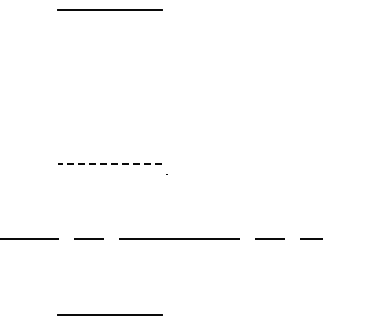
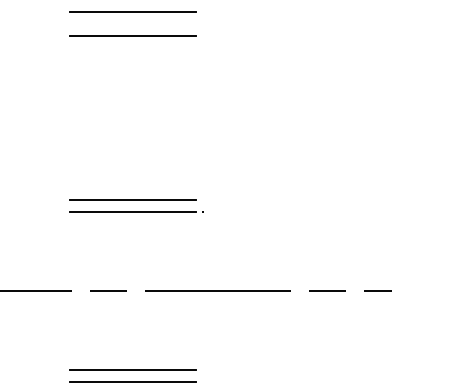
line: (109, 28) -> (132, 34), added
line: (109, 164) -> (132, 199), dashed -> solid
line: (109, 174) -> (132, 212), added
line: (109, 304) -> (132, 370), added

